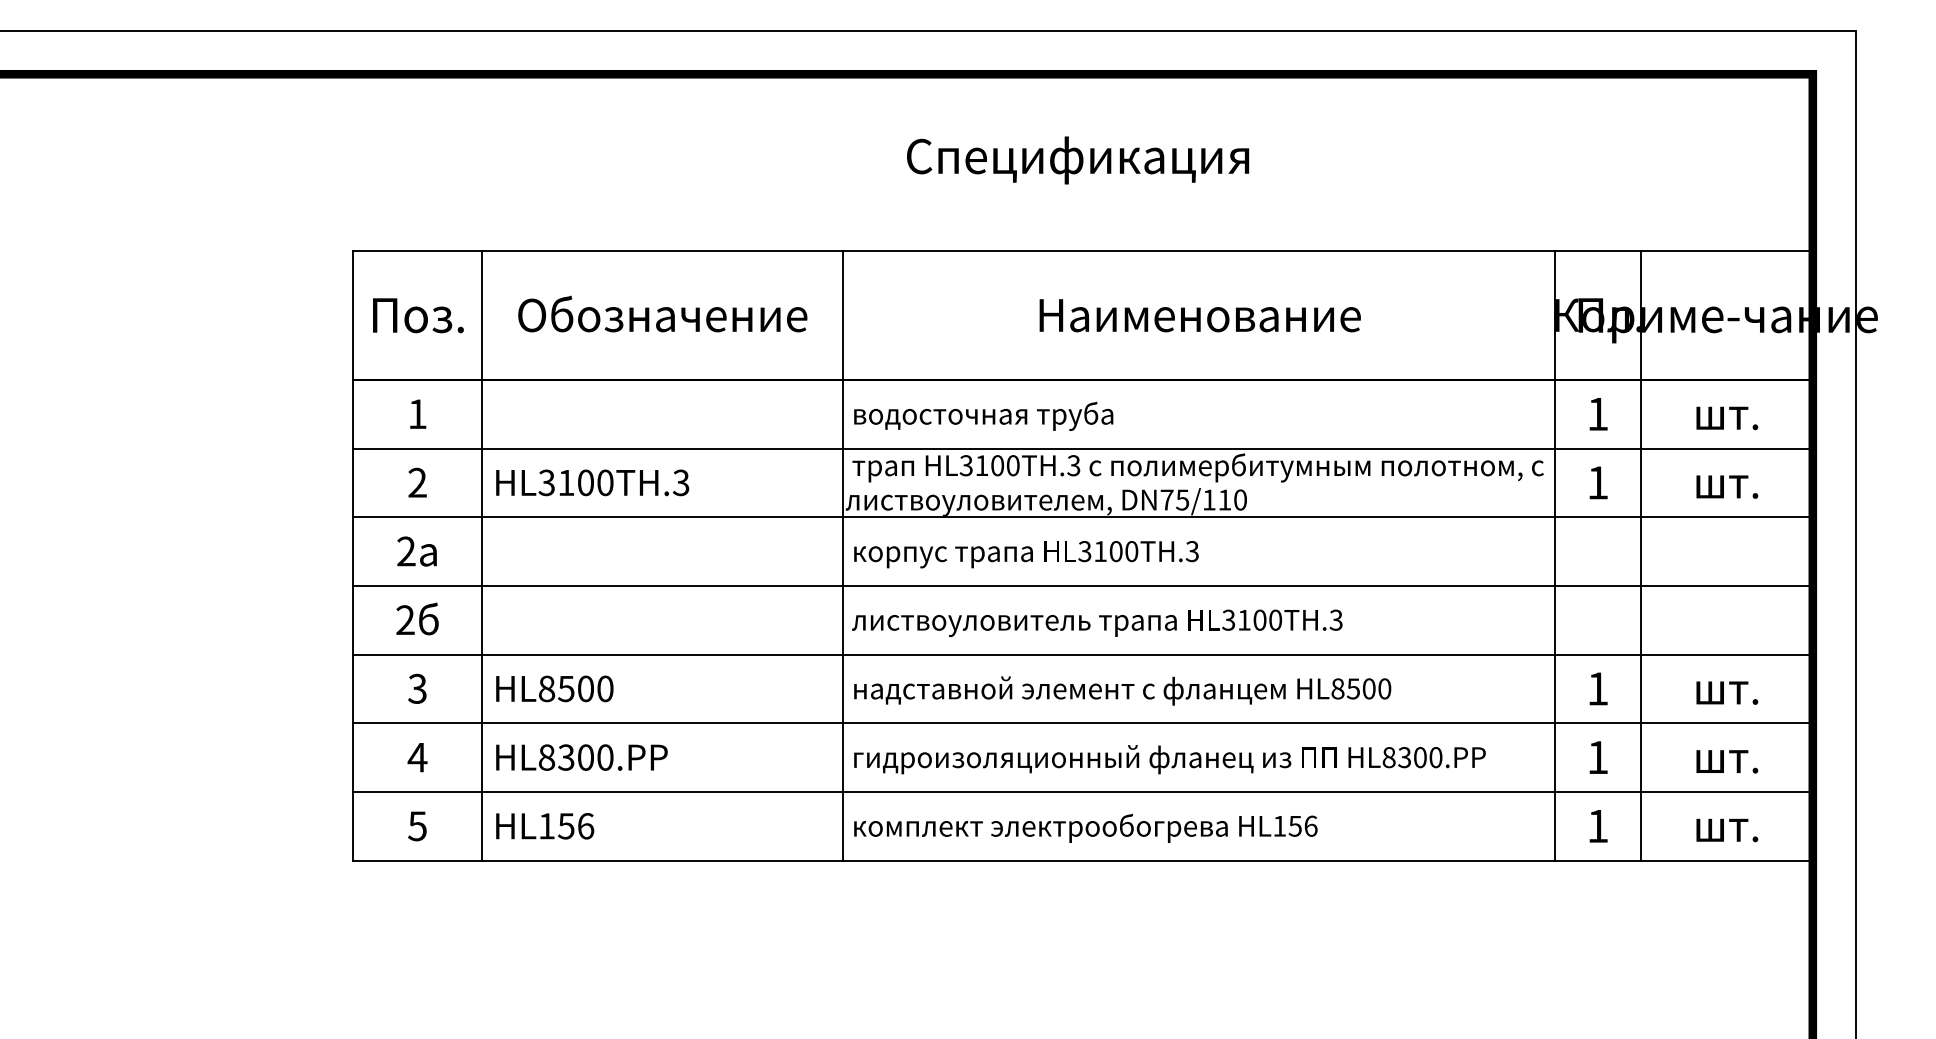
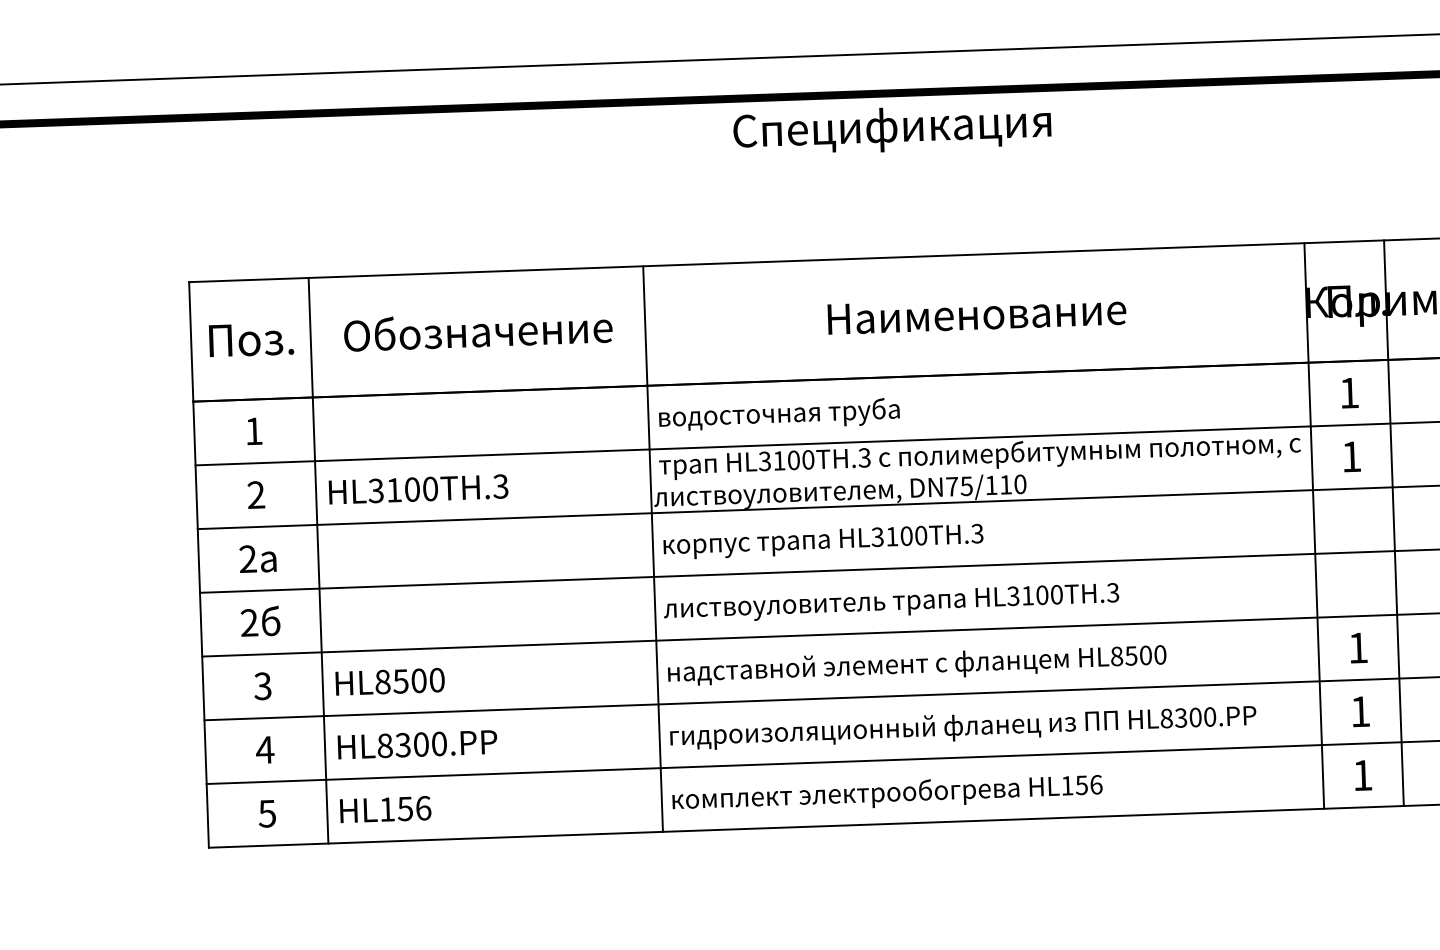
text: (1078, 160) -> (892, 129), moved

